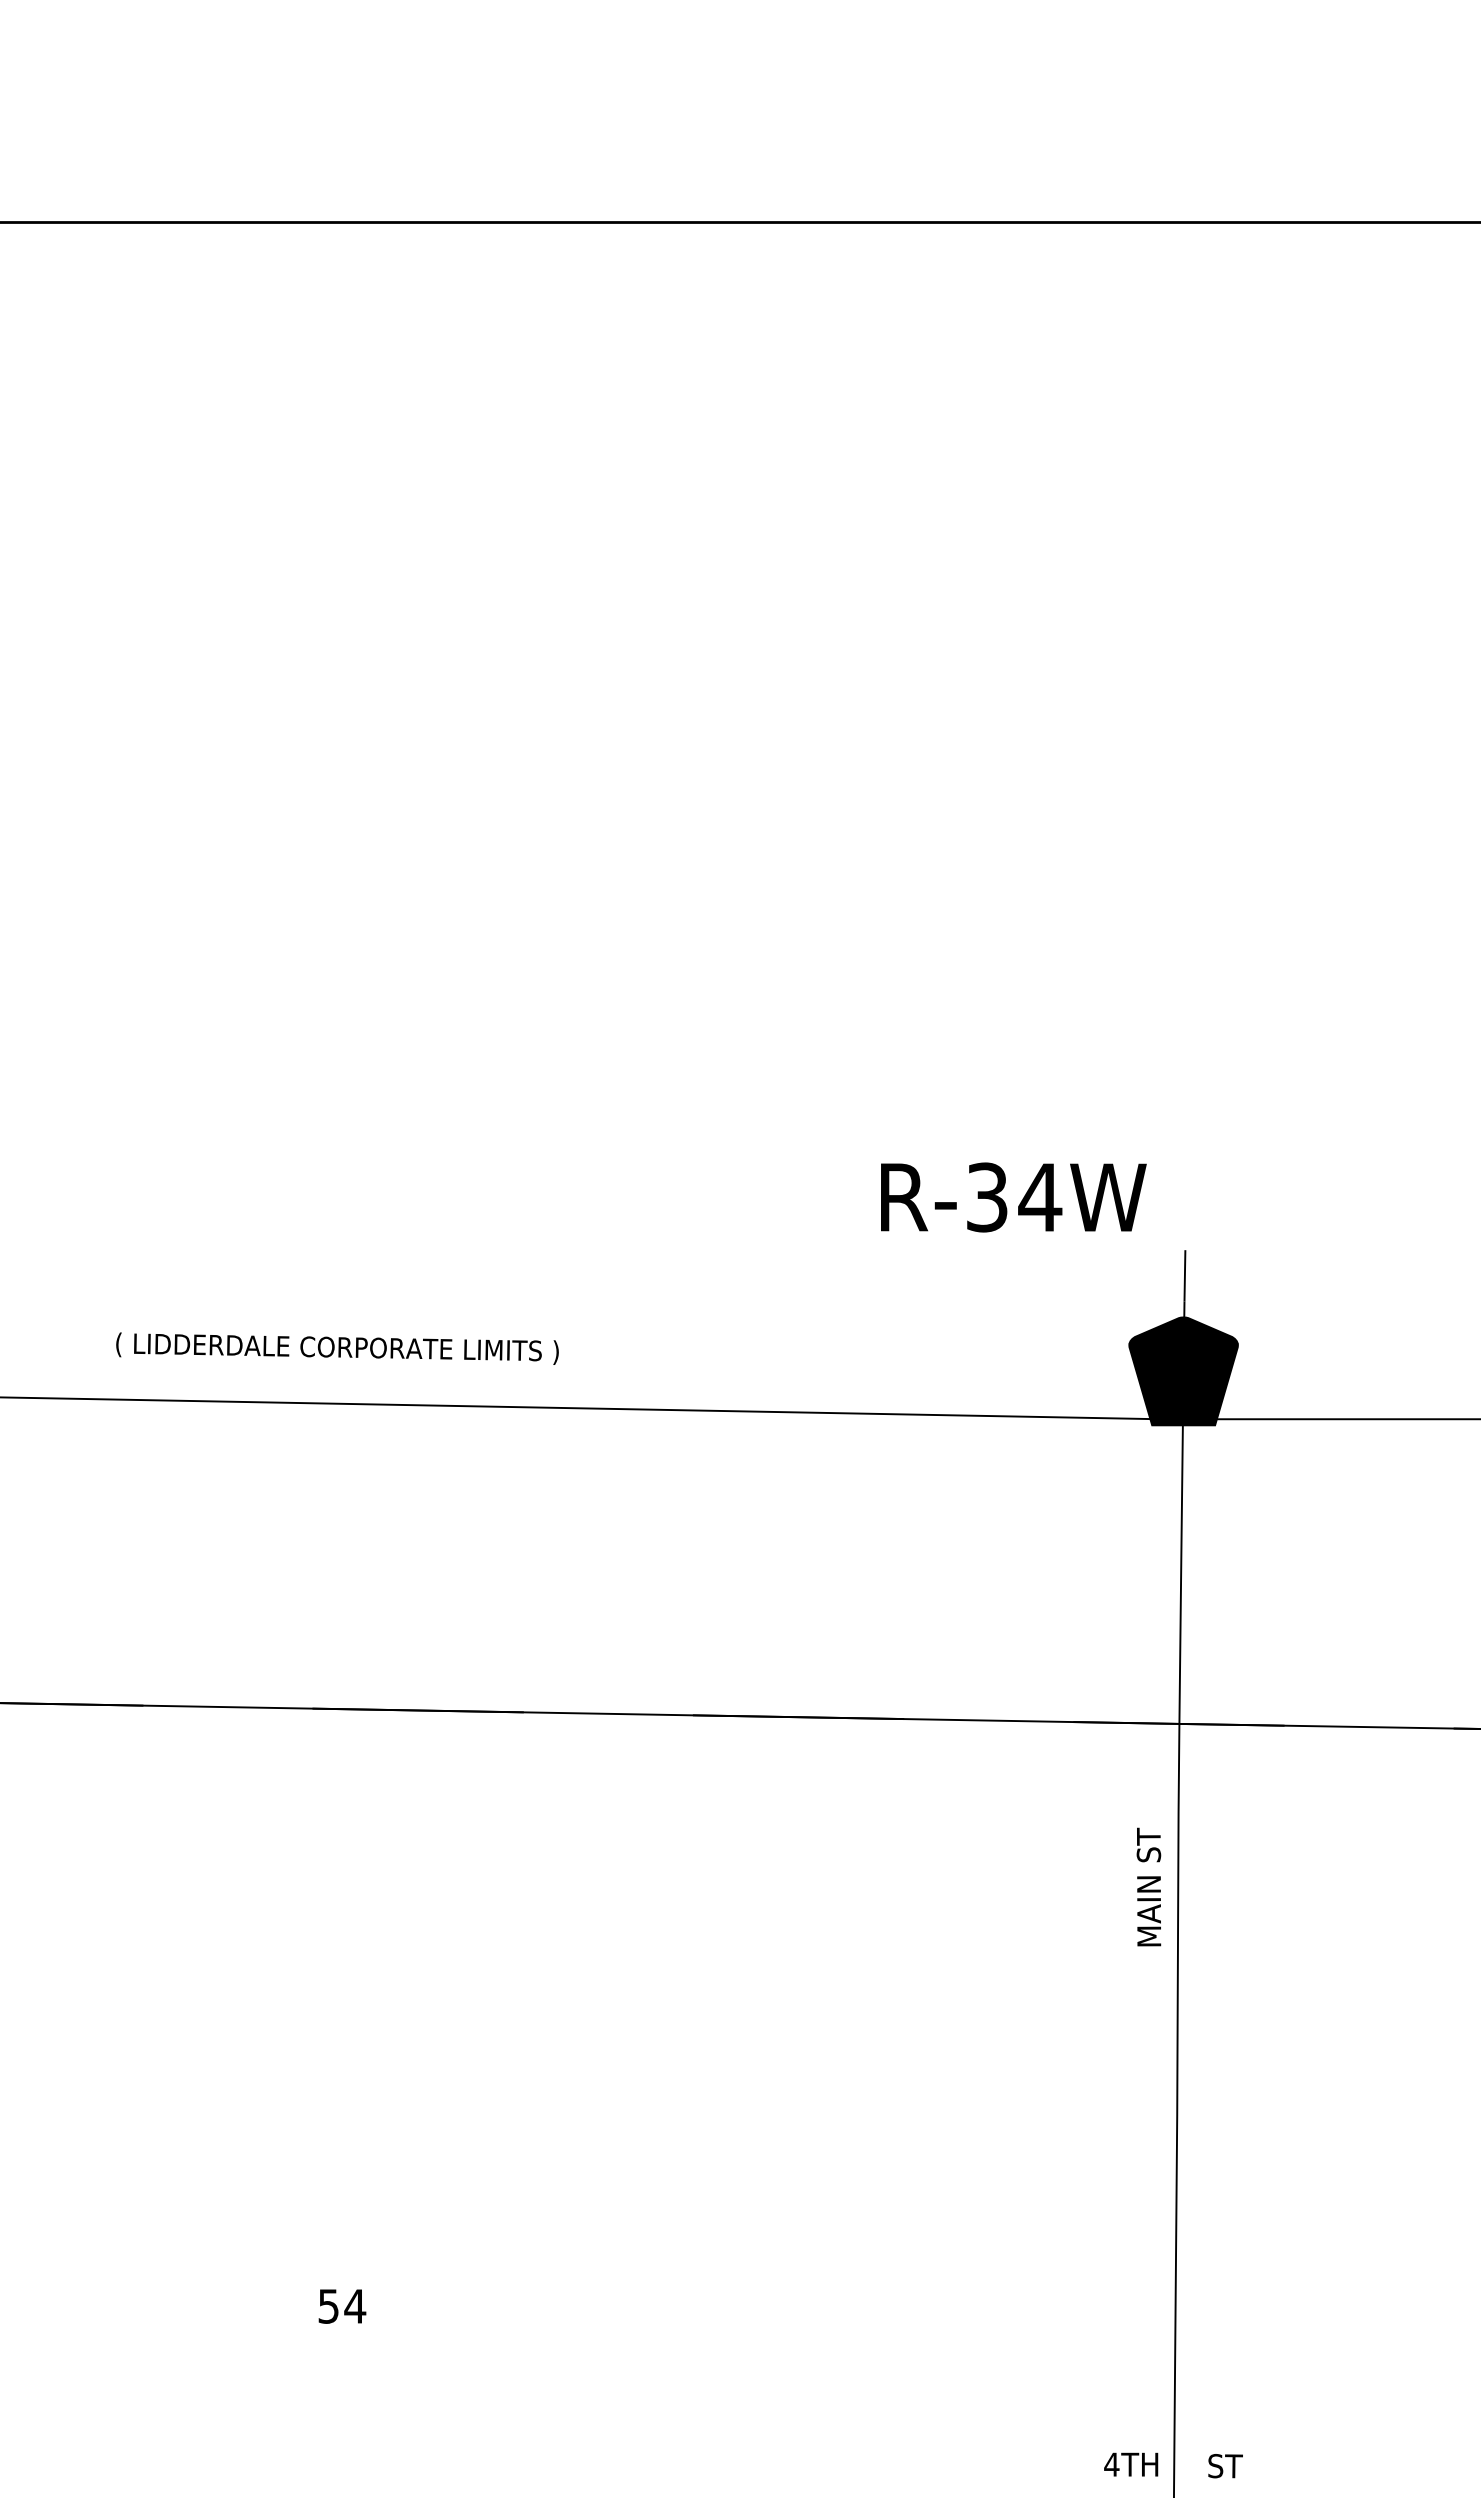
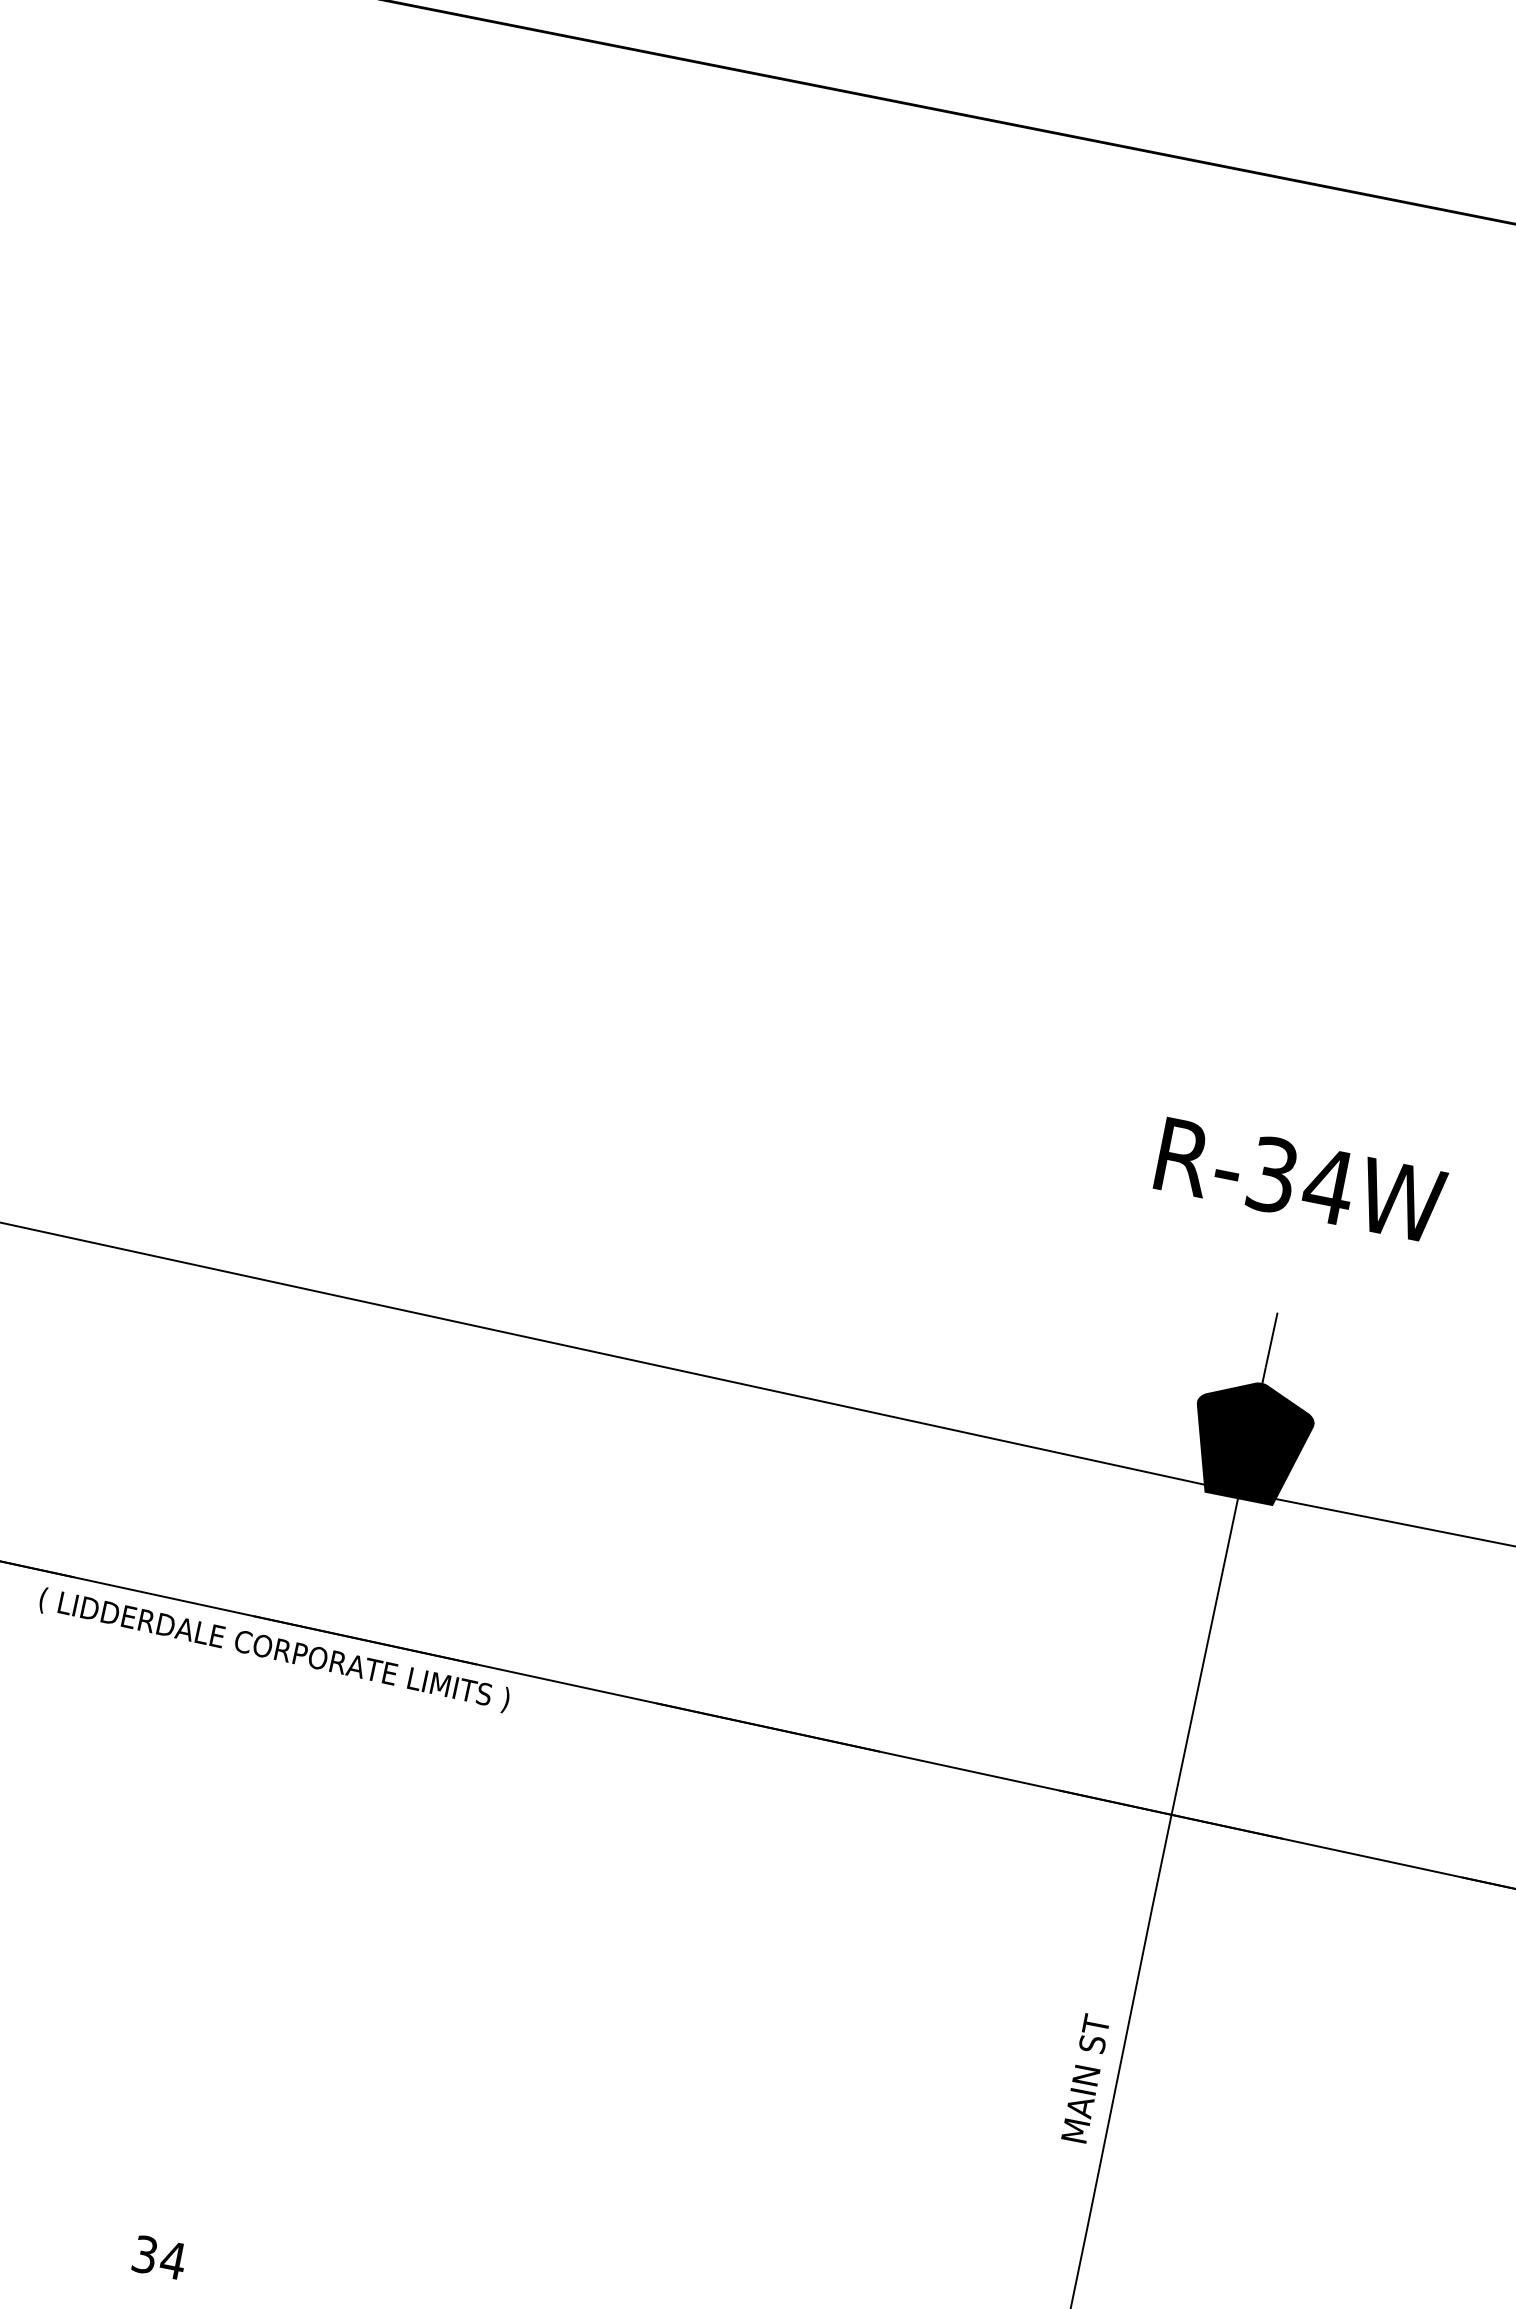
text: (1013, 1197) -> (1300, 1180), moved
text: (337, 1348) -> (274, 1649), moved
text: (1148, 1886) -> (1085, 2077), moved
text: (328, 2306) -> (144, 2254), 54 -> 34

